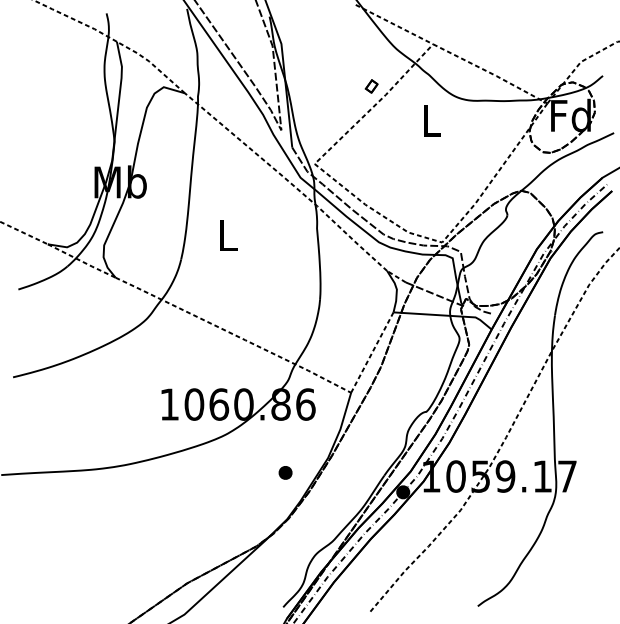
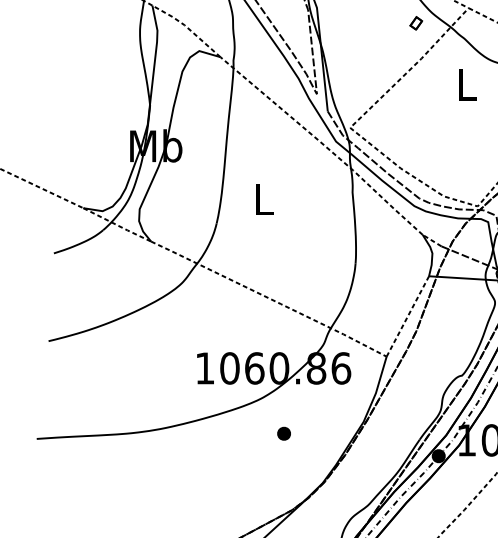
part: (371, 86) -> (416, 23), moved
part: (285, 472) -> (284, 433), moved

